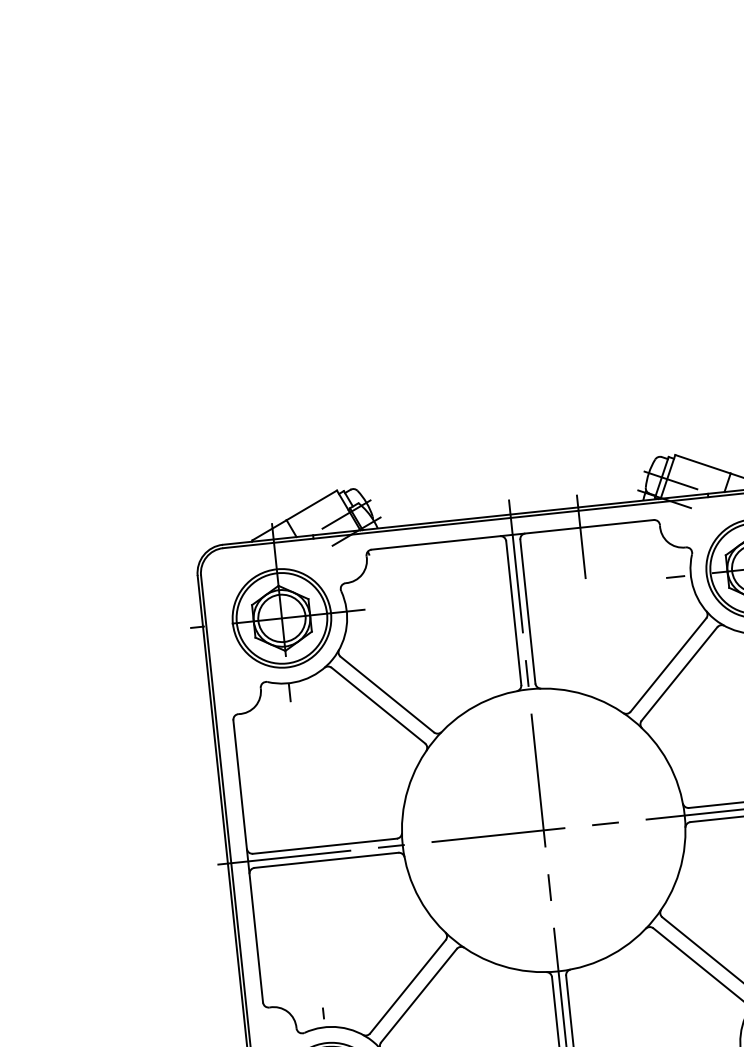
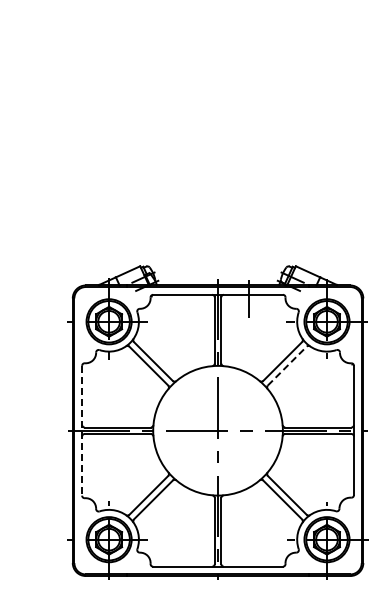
line: (679, 672) -> (287, 365), solid -> dashed
line: (248, 860) -> (82, 430), solid -> dashed

